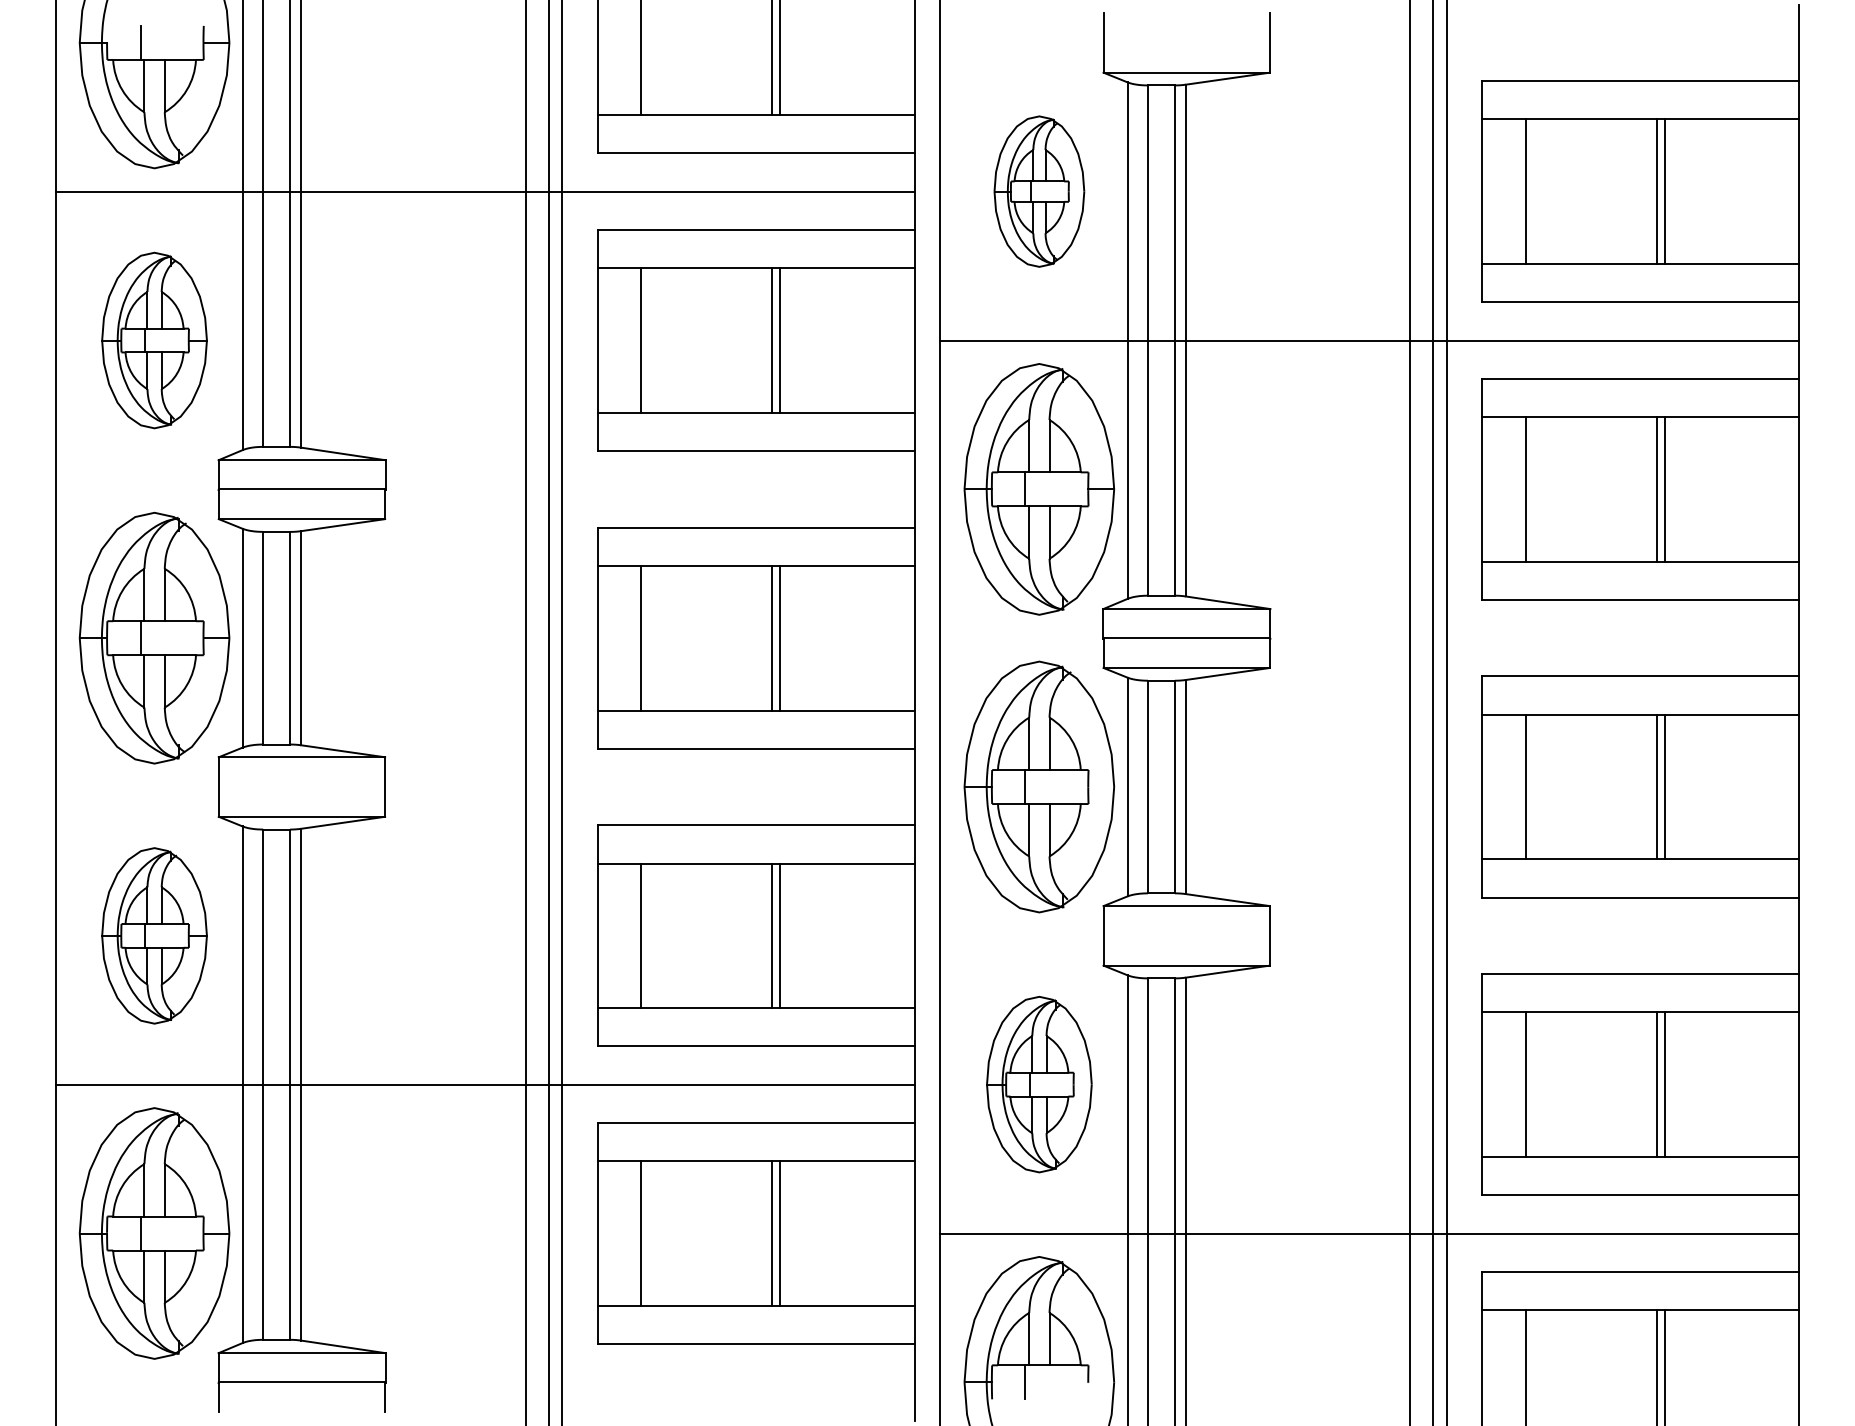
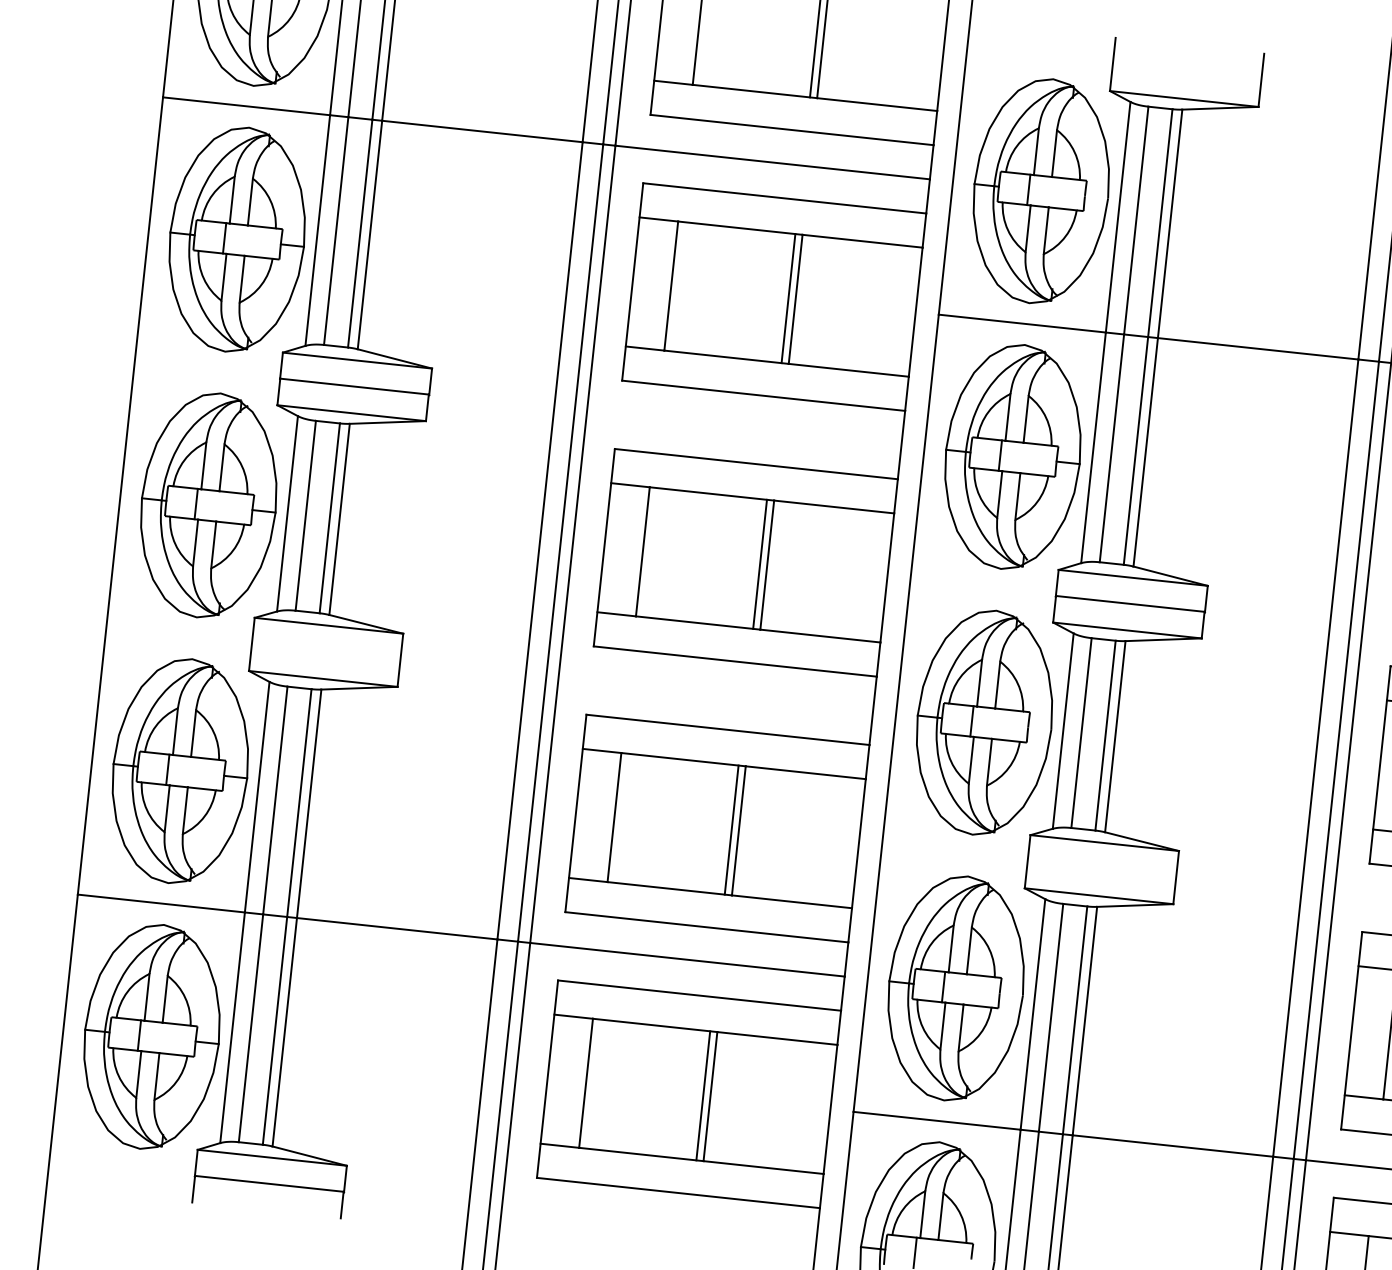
part: (1039, 191) -> (1041, 191), size x1.67
part: (154, 340) -> (237, 239), size x1.43
part: (154, 935) -> (180, 770), size x1.43
part: (1039, 1084) -> (956, 988), size x1.43

